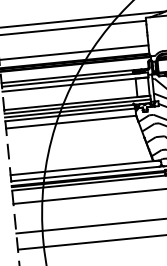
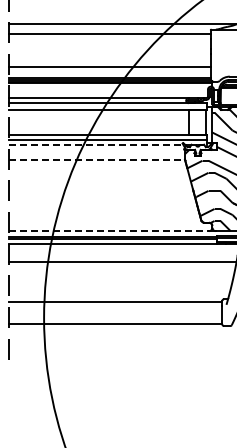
line: (77, 110) -> (107, 144), solid -> dashed
line: (70, 114) -> (96, 149), removed
line: (71, 121) -> (97, 159), solid -> dashed
line: (82, 167) -> (106, 222), removed
line: (85, 174) -> (109, 231), solid -> dashed

